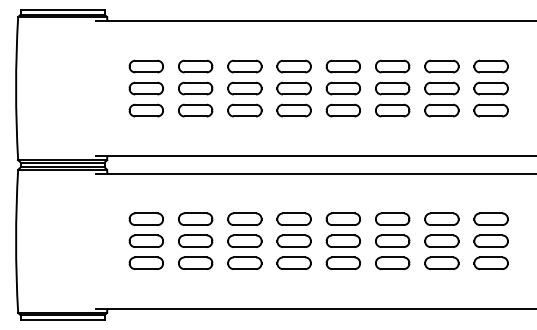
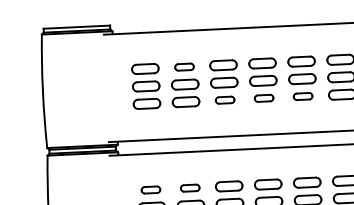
part: (195, 66) -> (184, 67), size x0.7
part: (244, 110) -> (224, 100), size x0.7
part: (293, 110) -> (263, 98), size x0.7
part: (342, 110) -> (302, 96), size x0.7
part: (145, 218) -> (150, 189), size x0.7
part: (195, 218) -> (190, 187), size x0.7

